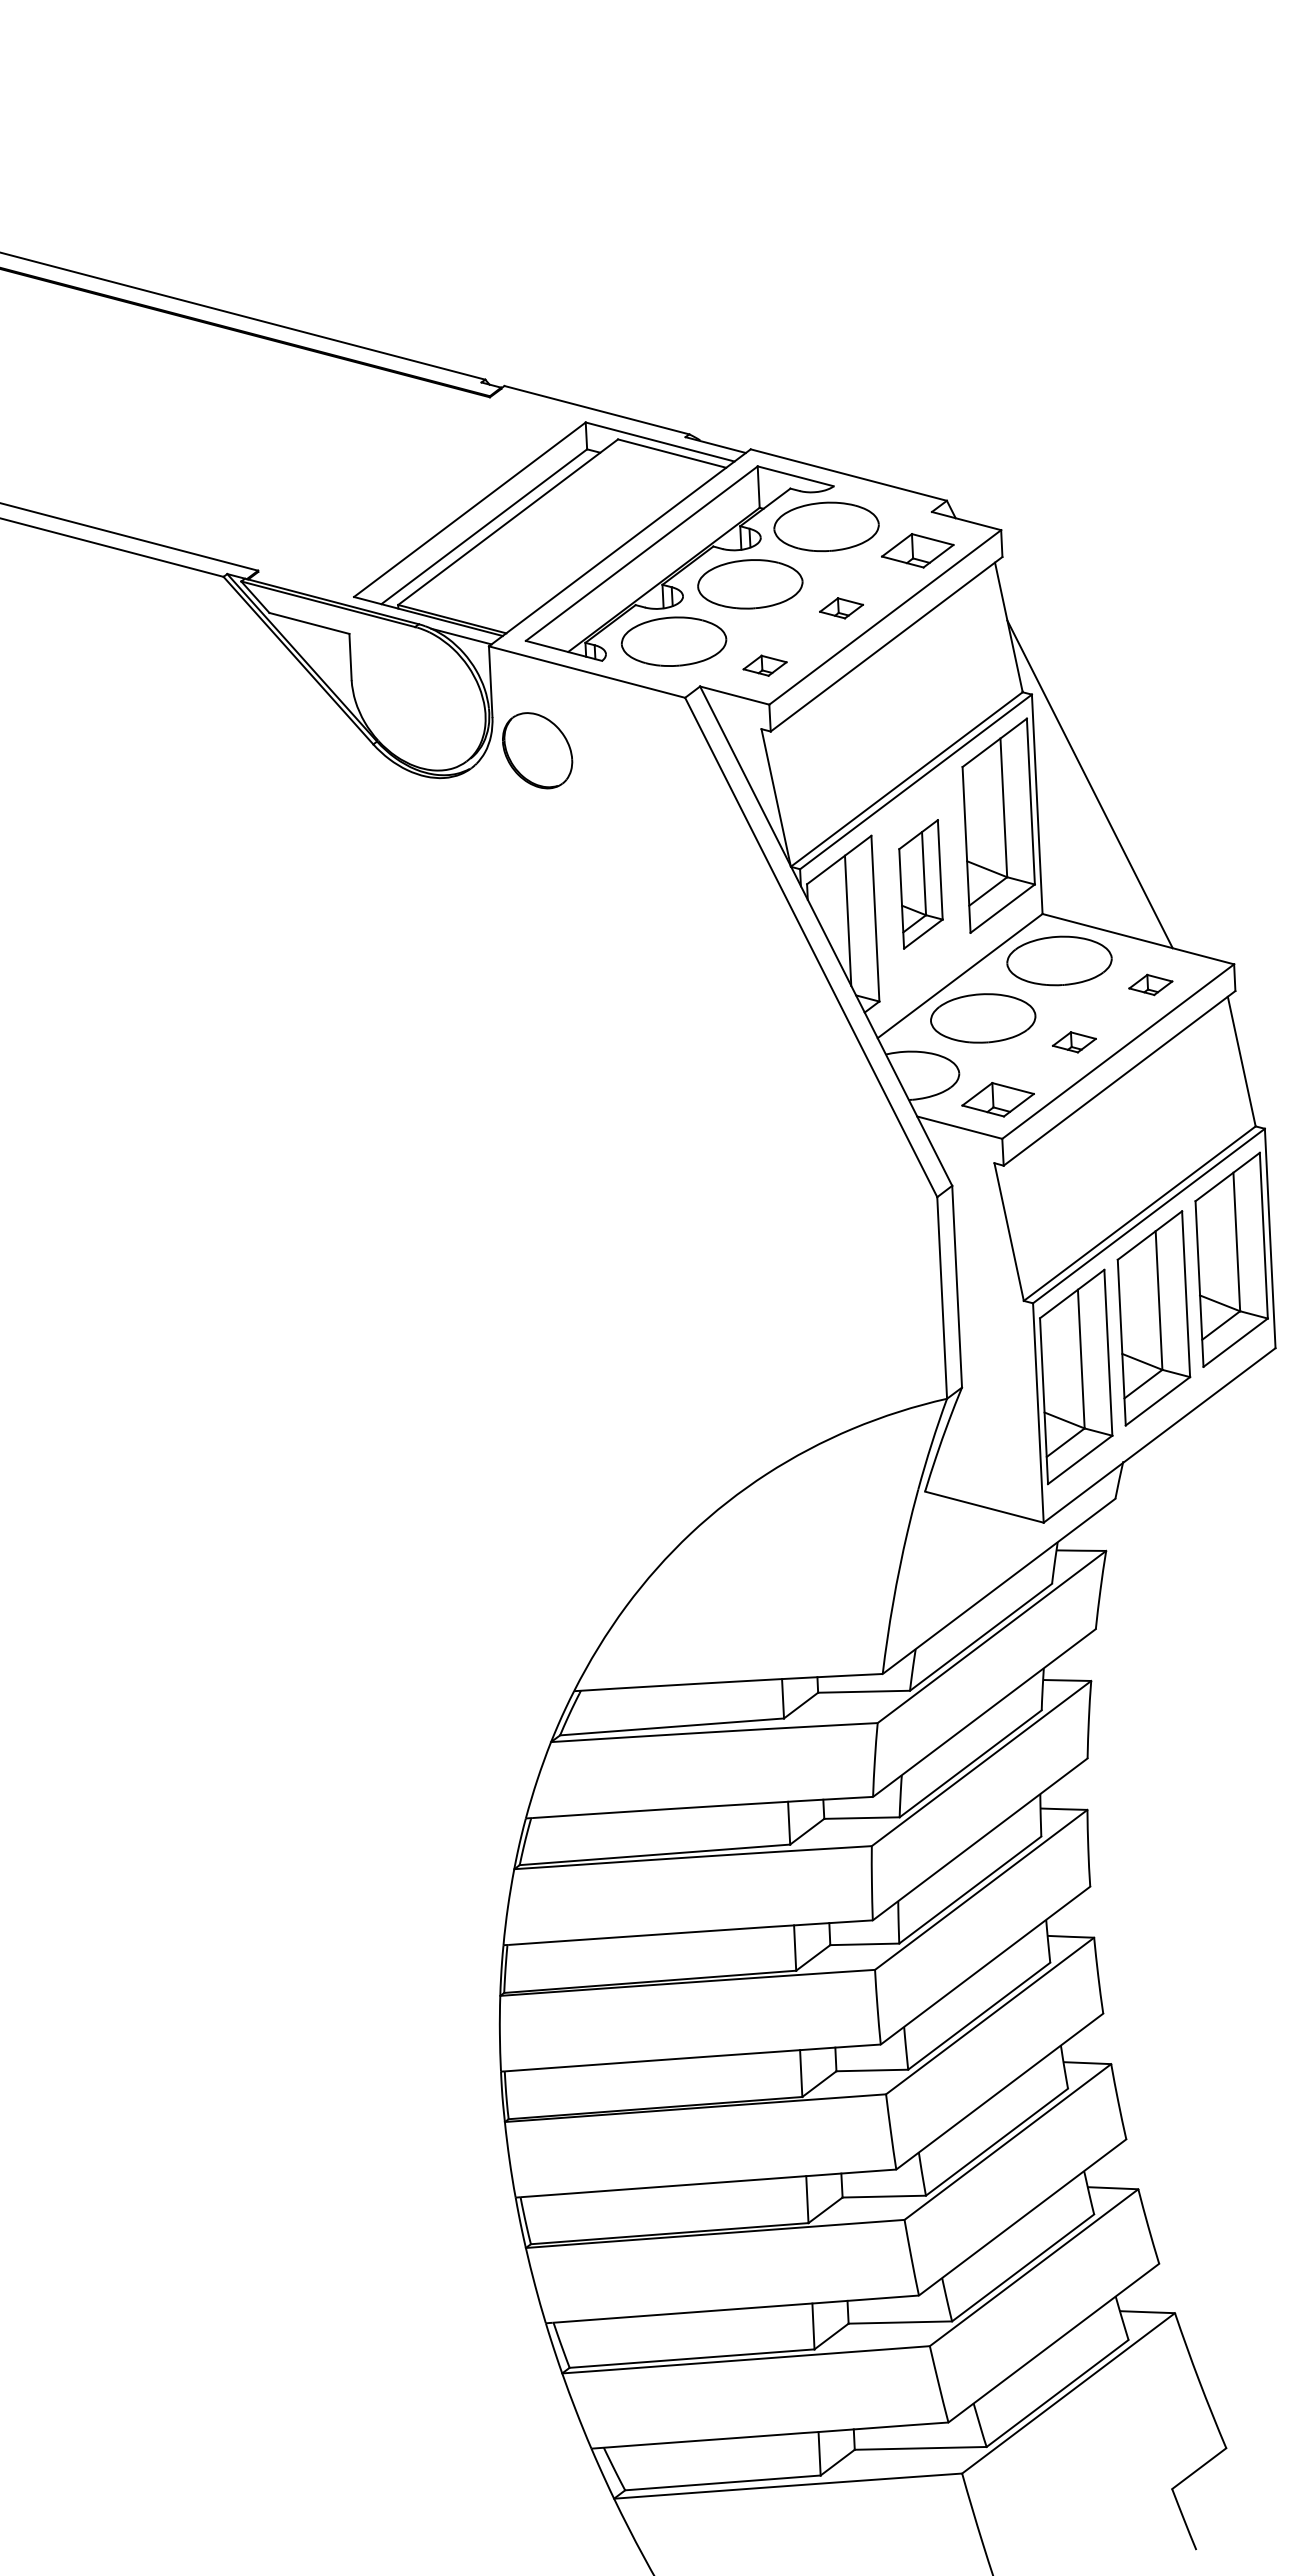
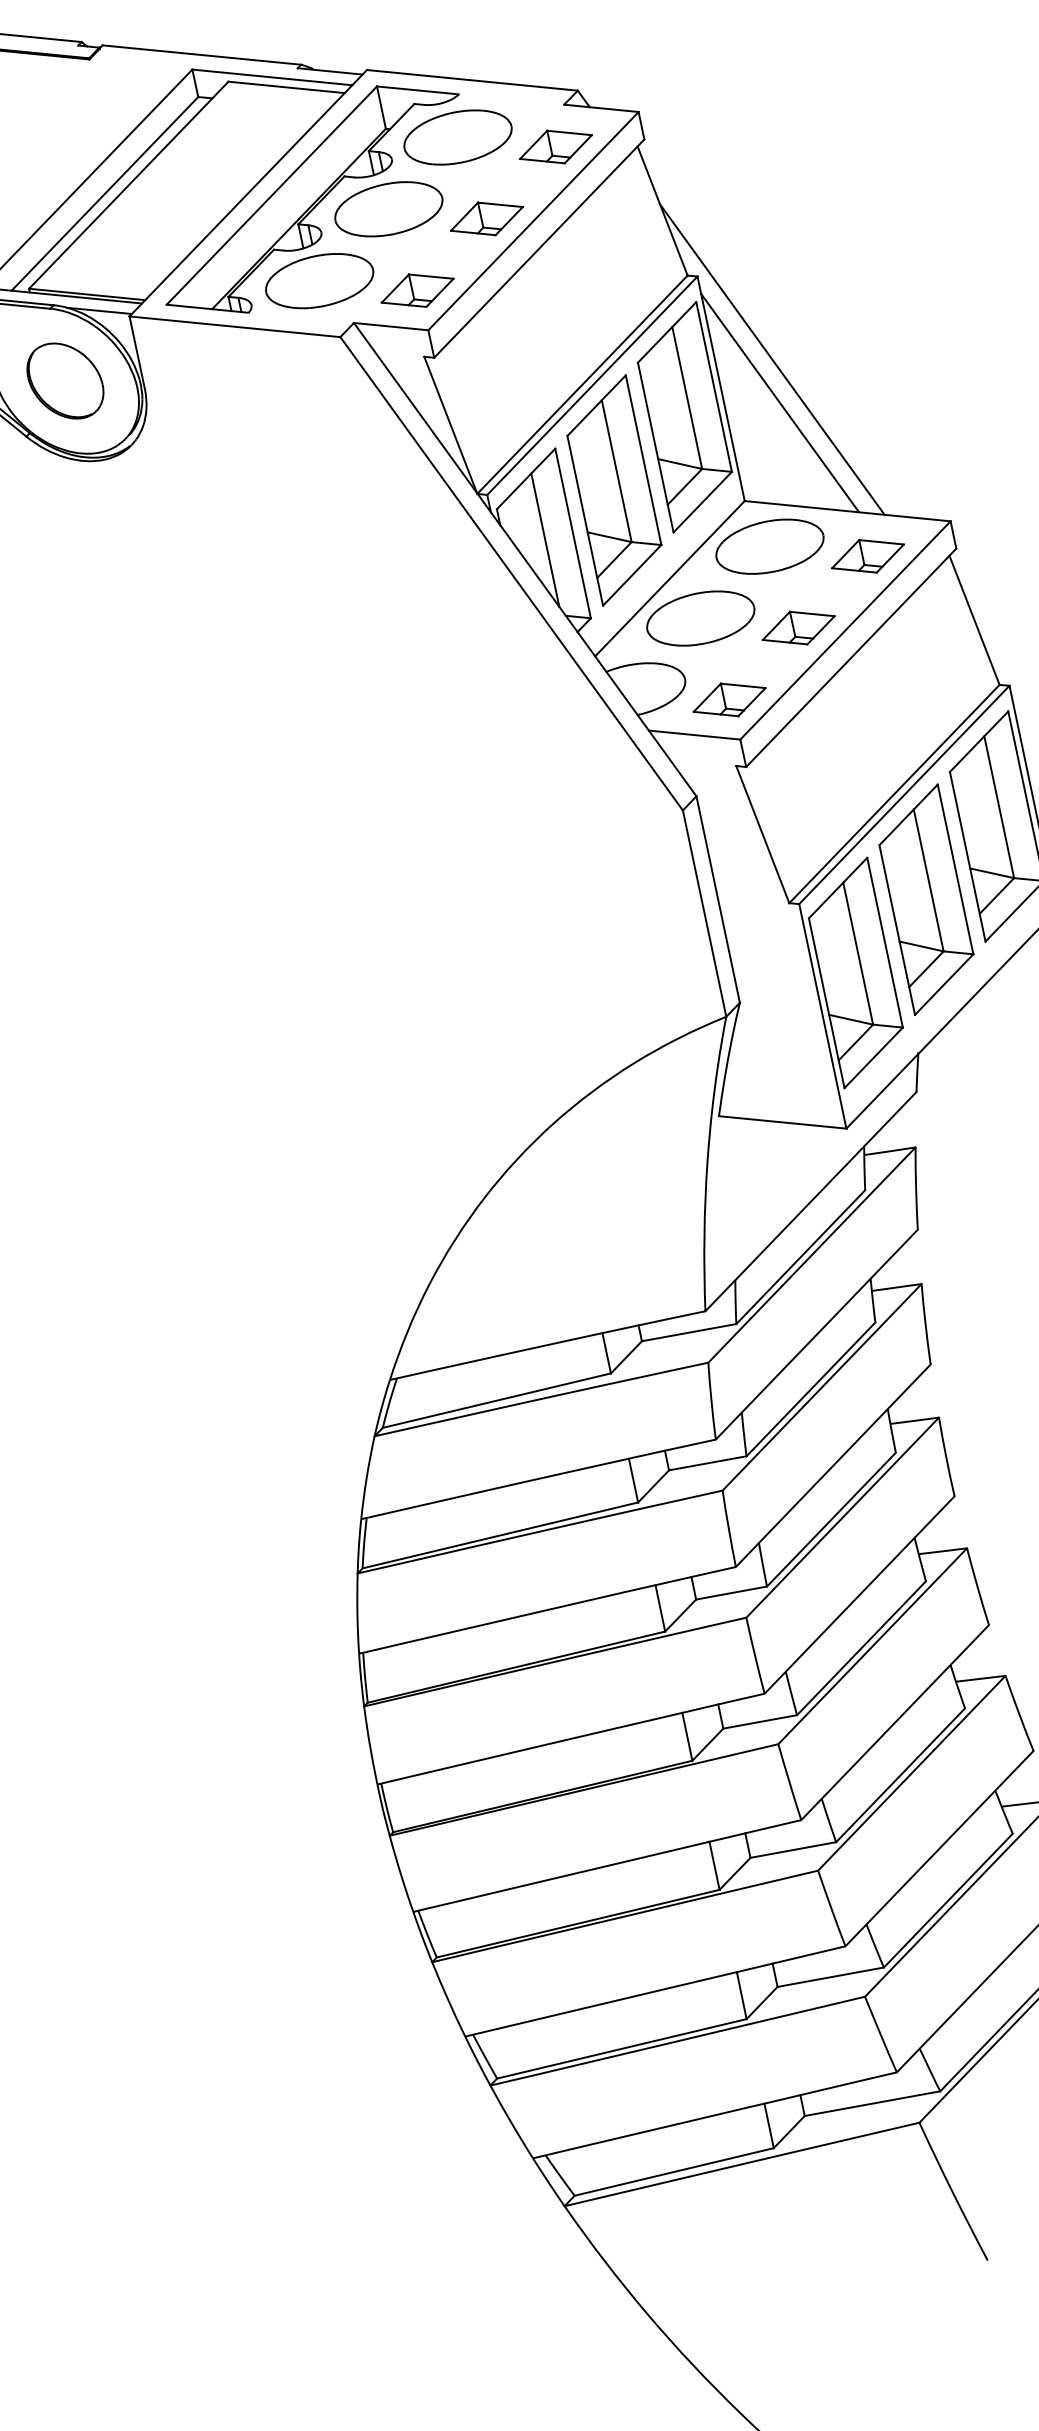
part: (841, 608) -> (486, 219), size x1.67
part: (764, 665) -> (416, 290), size x1.67
part: (537, 750) -> (65, 380), moved
line: (1090, 826) -> (779, 402), added
part: (920, 884) -> (613, 490), size x1.67
part: (1150, 984) -> (867, 555), size x1.67
part: (1074, 1042) -> (798, 628), size x1.67

